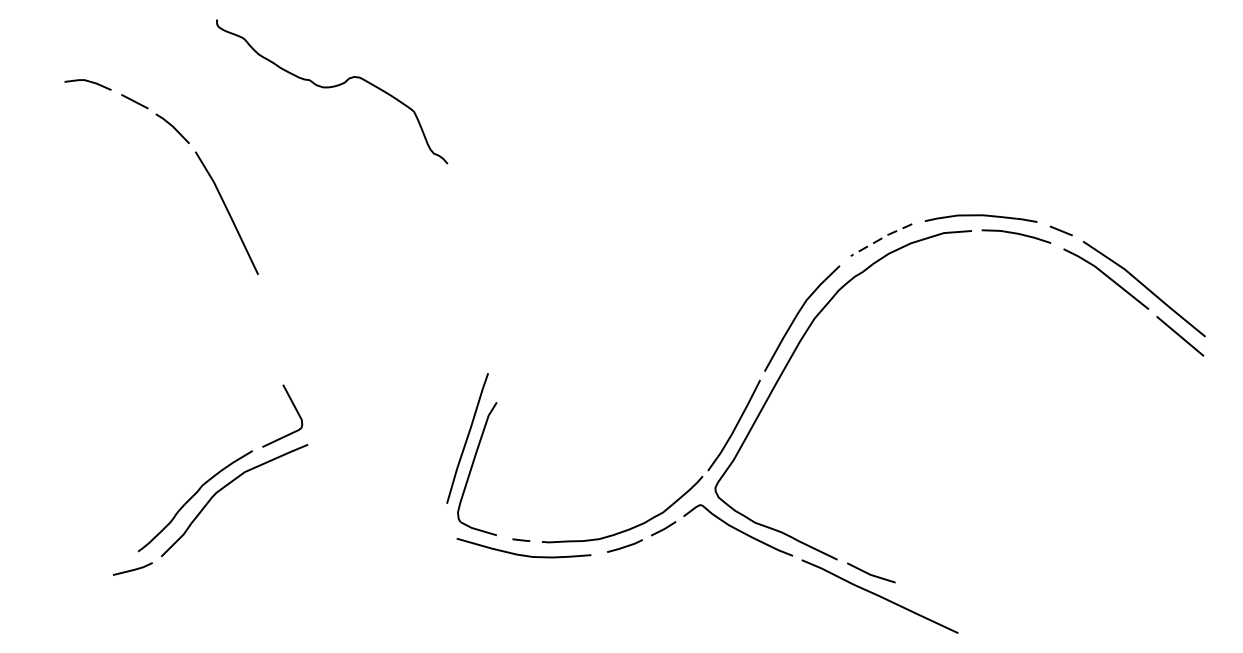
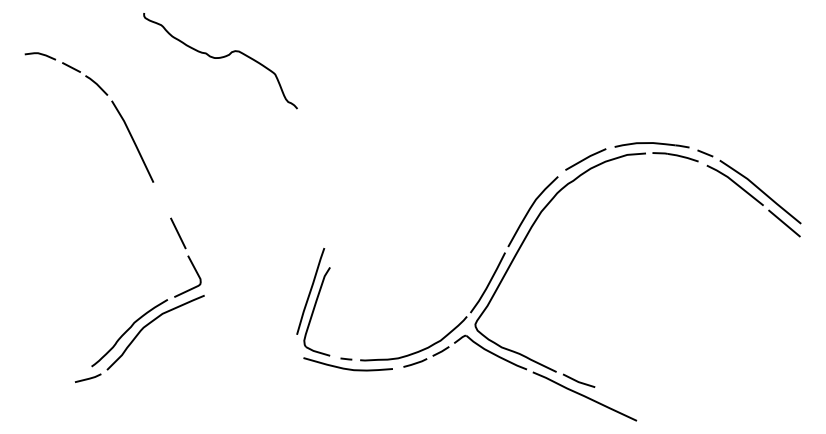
part: (195, 154) -> (111, 102), moved
line: (882, 238) -> (586, 158), dashed -> solid
line: (268, 351) -> (178, 233), added

